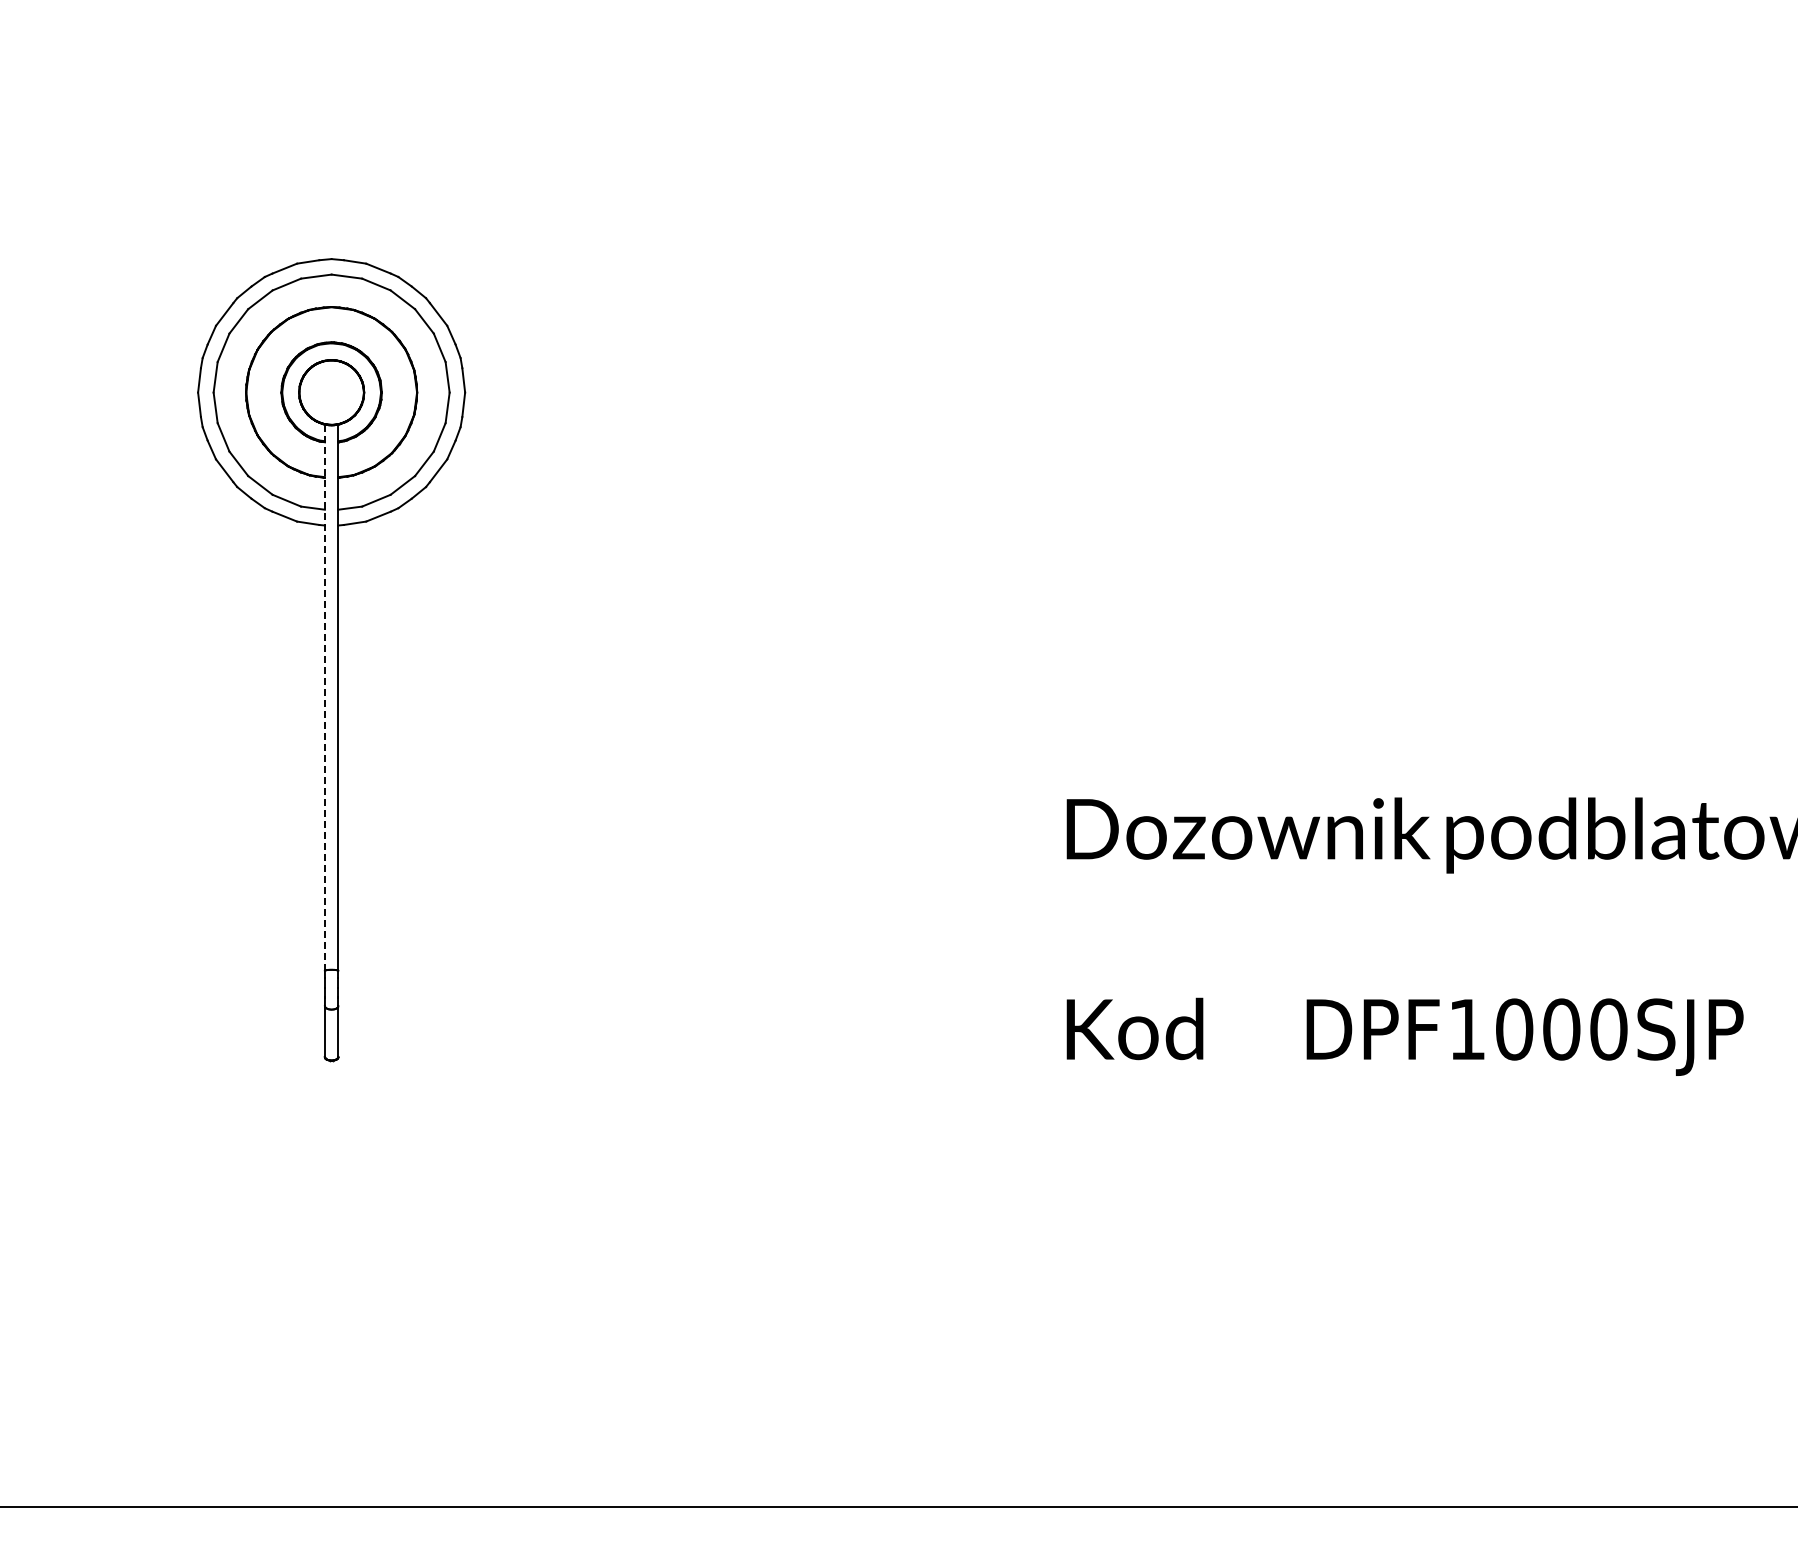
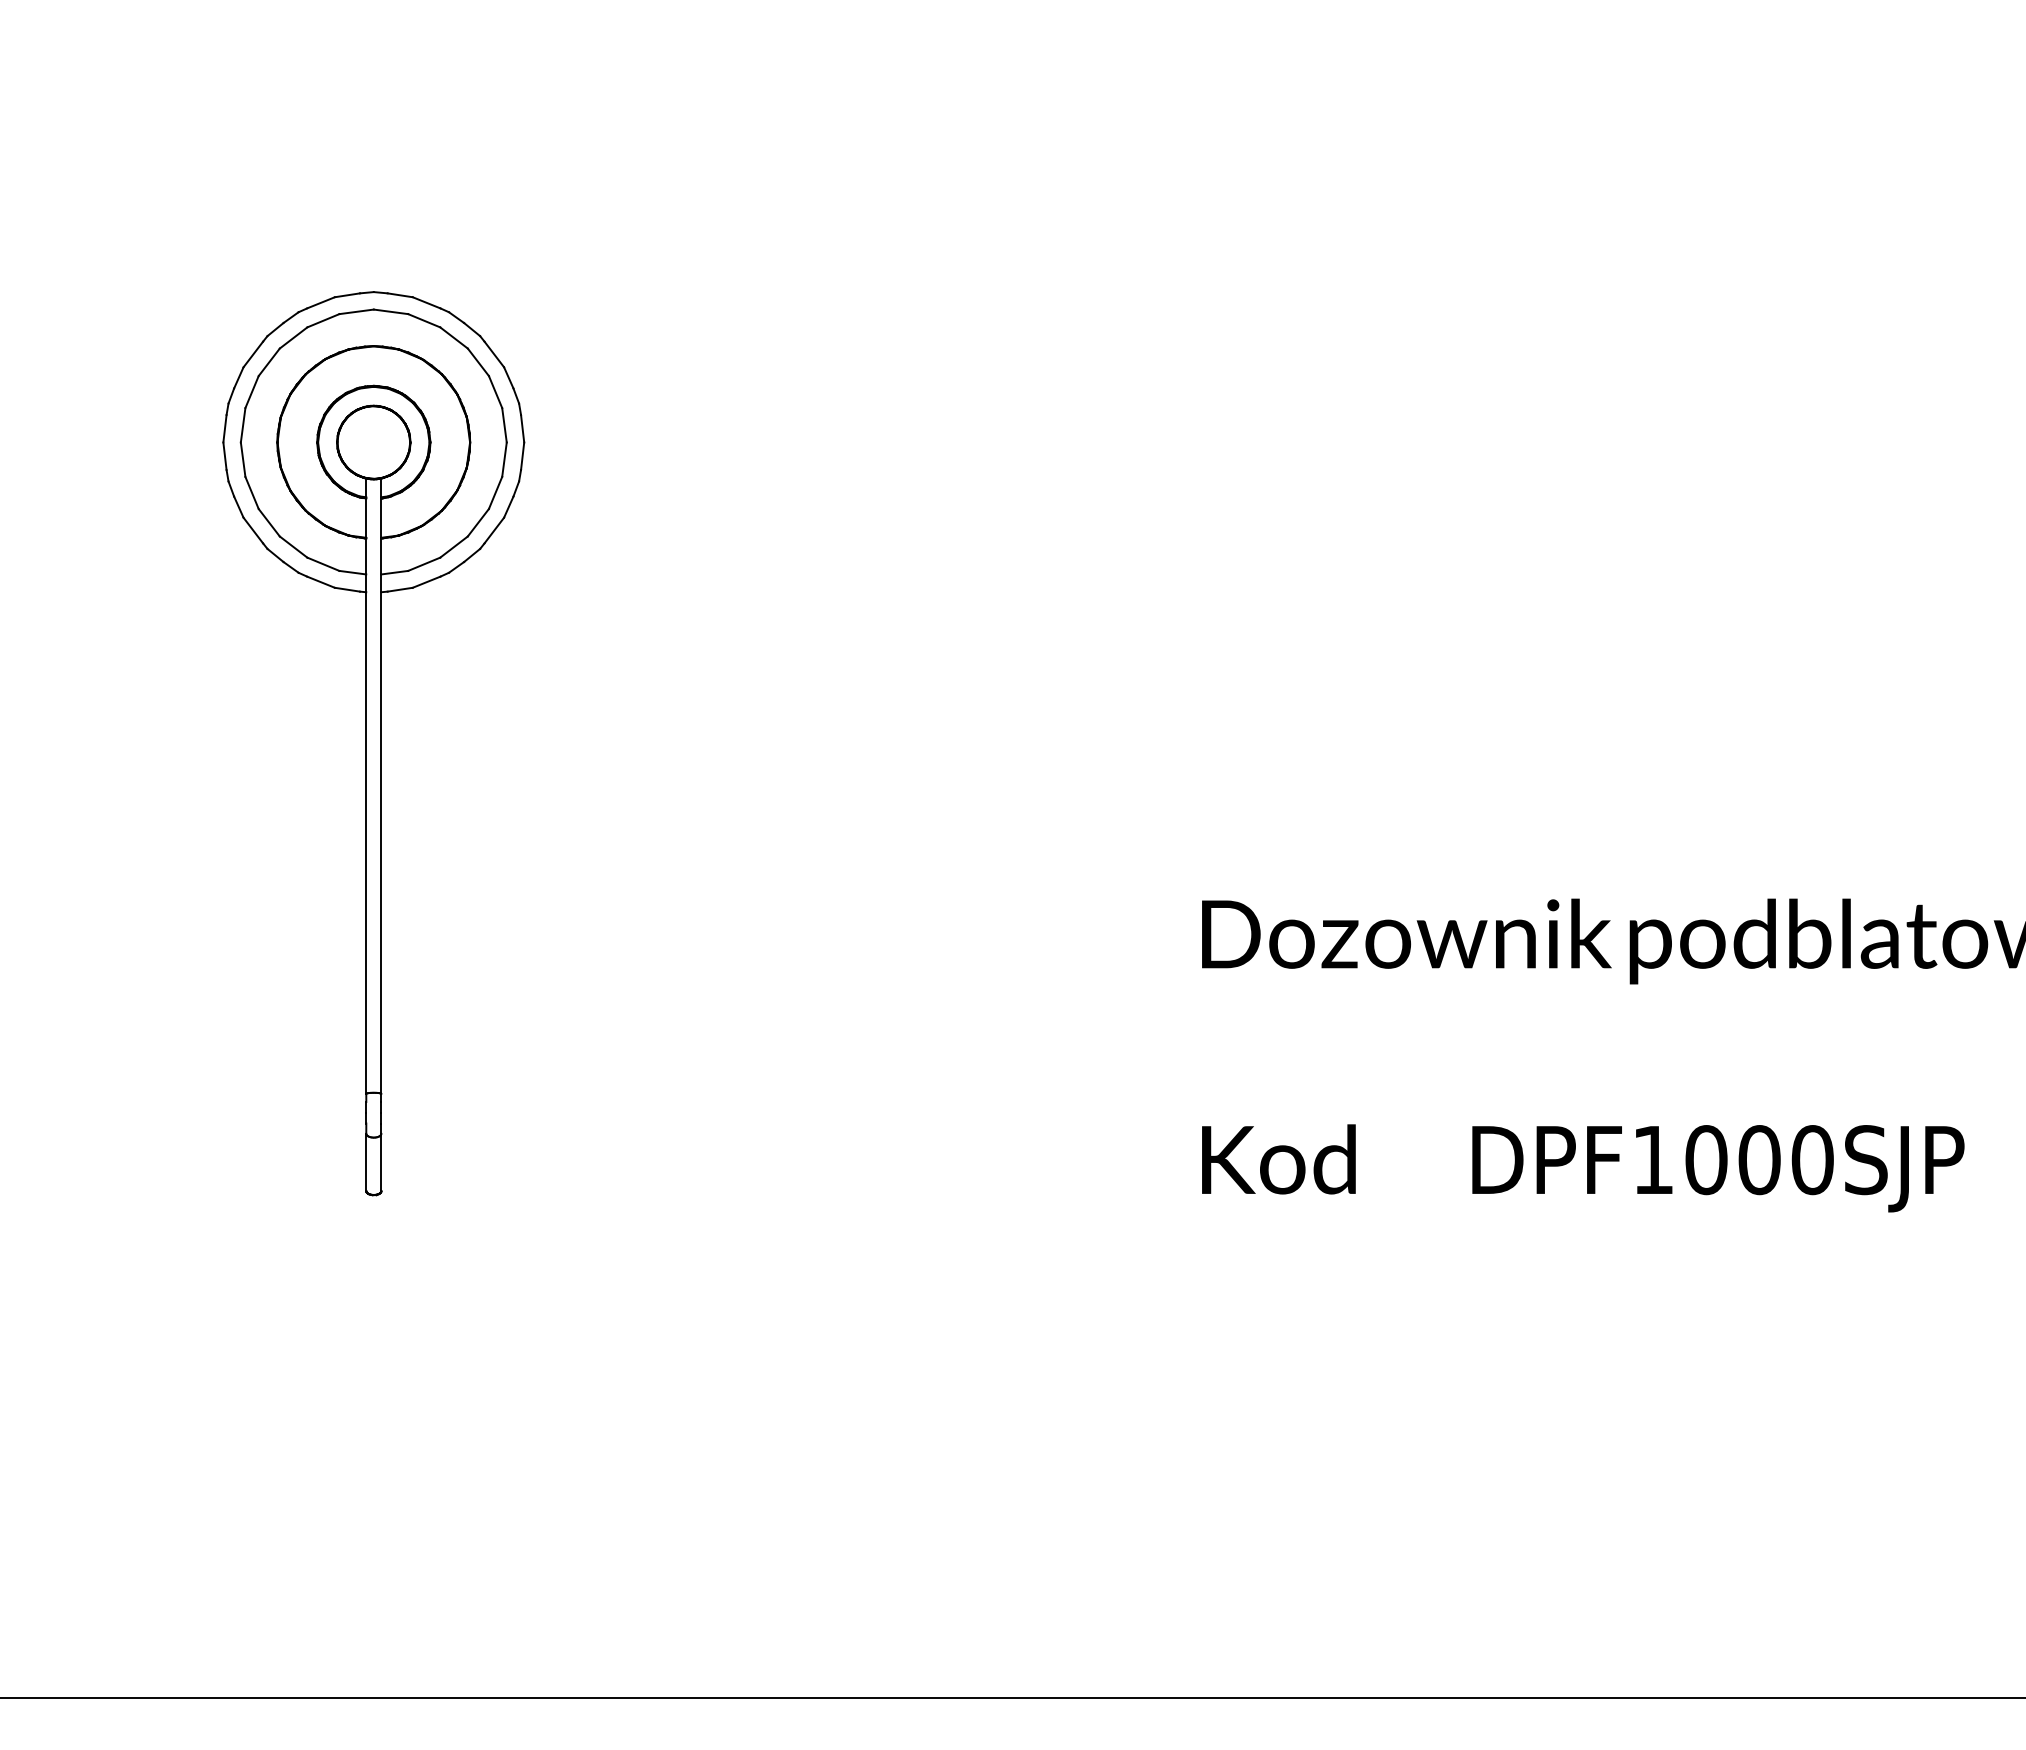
line: (324, 698) -> (365, 787), dashed -> solid

